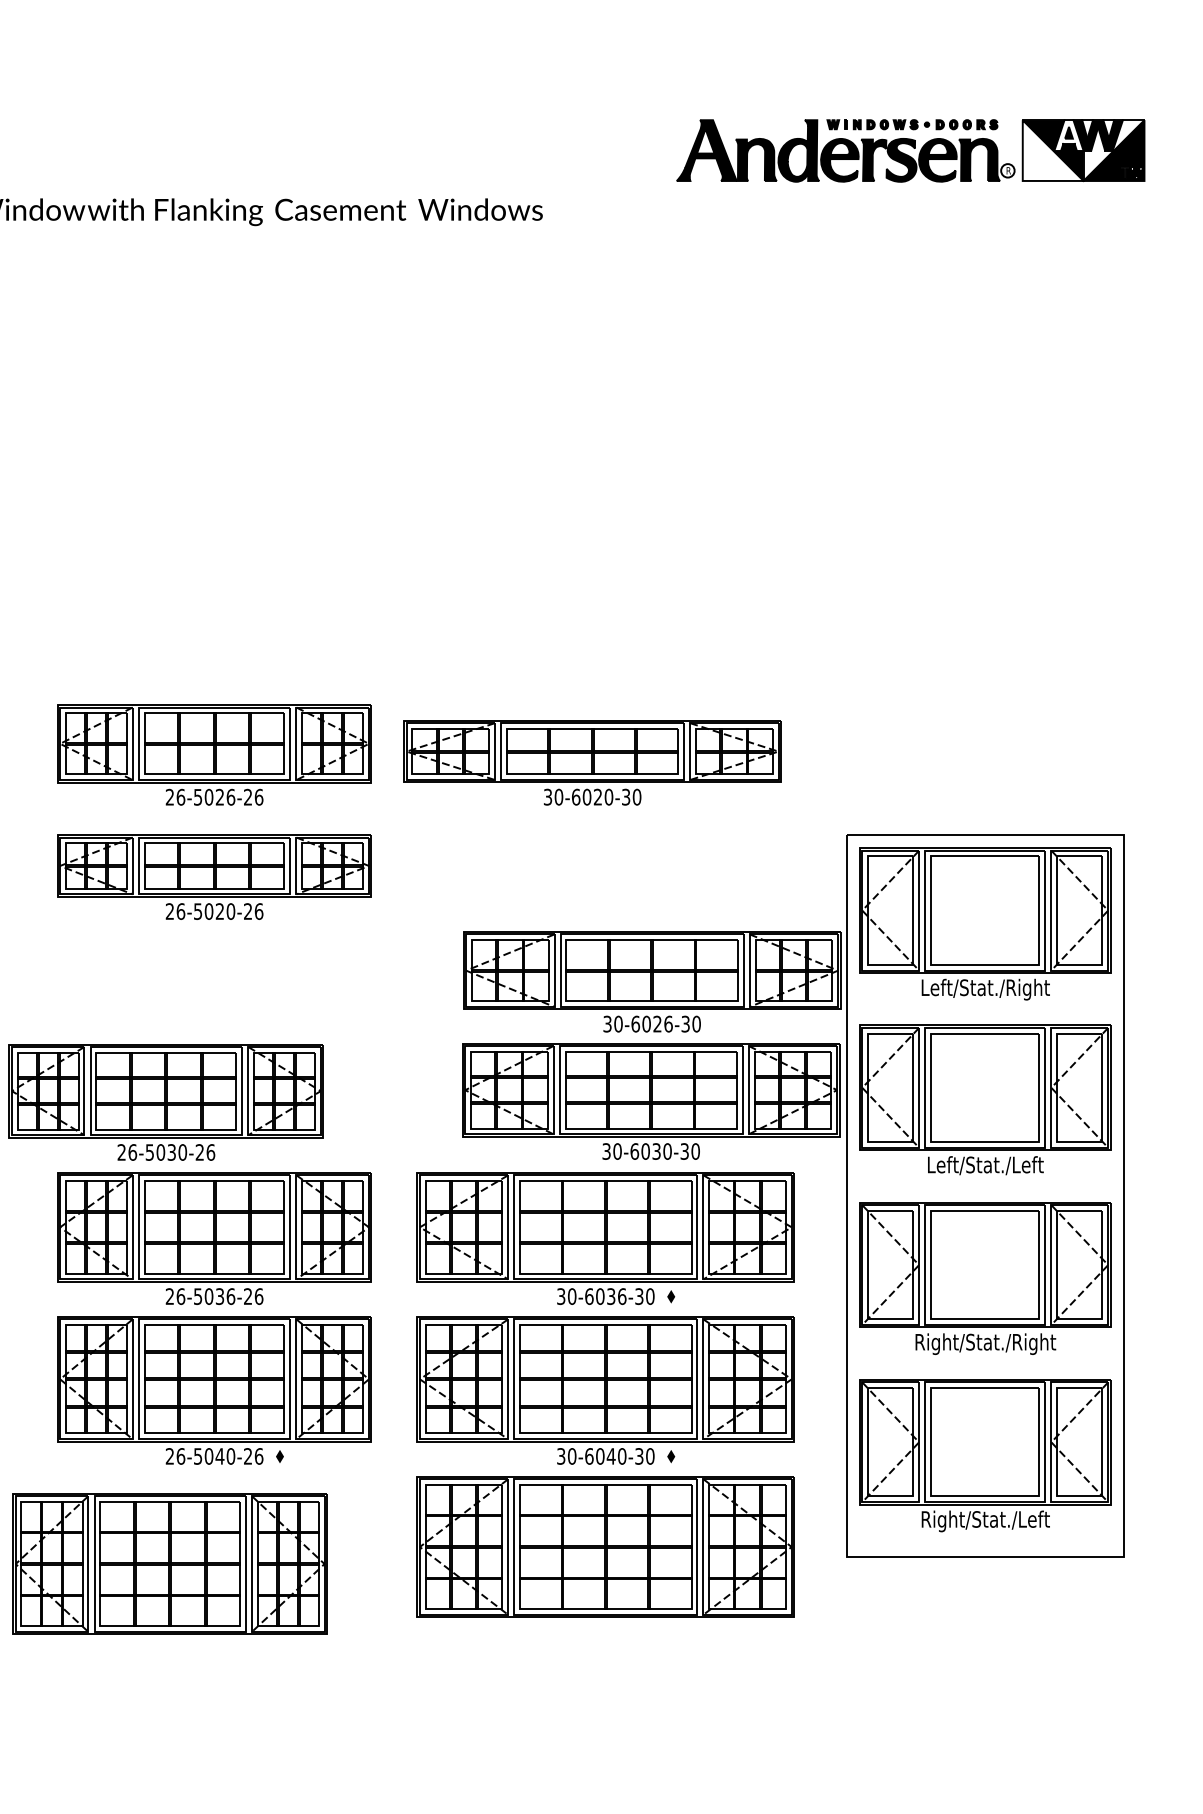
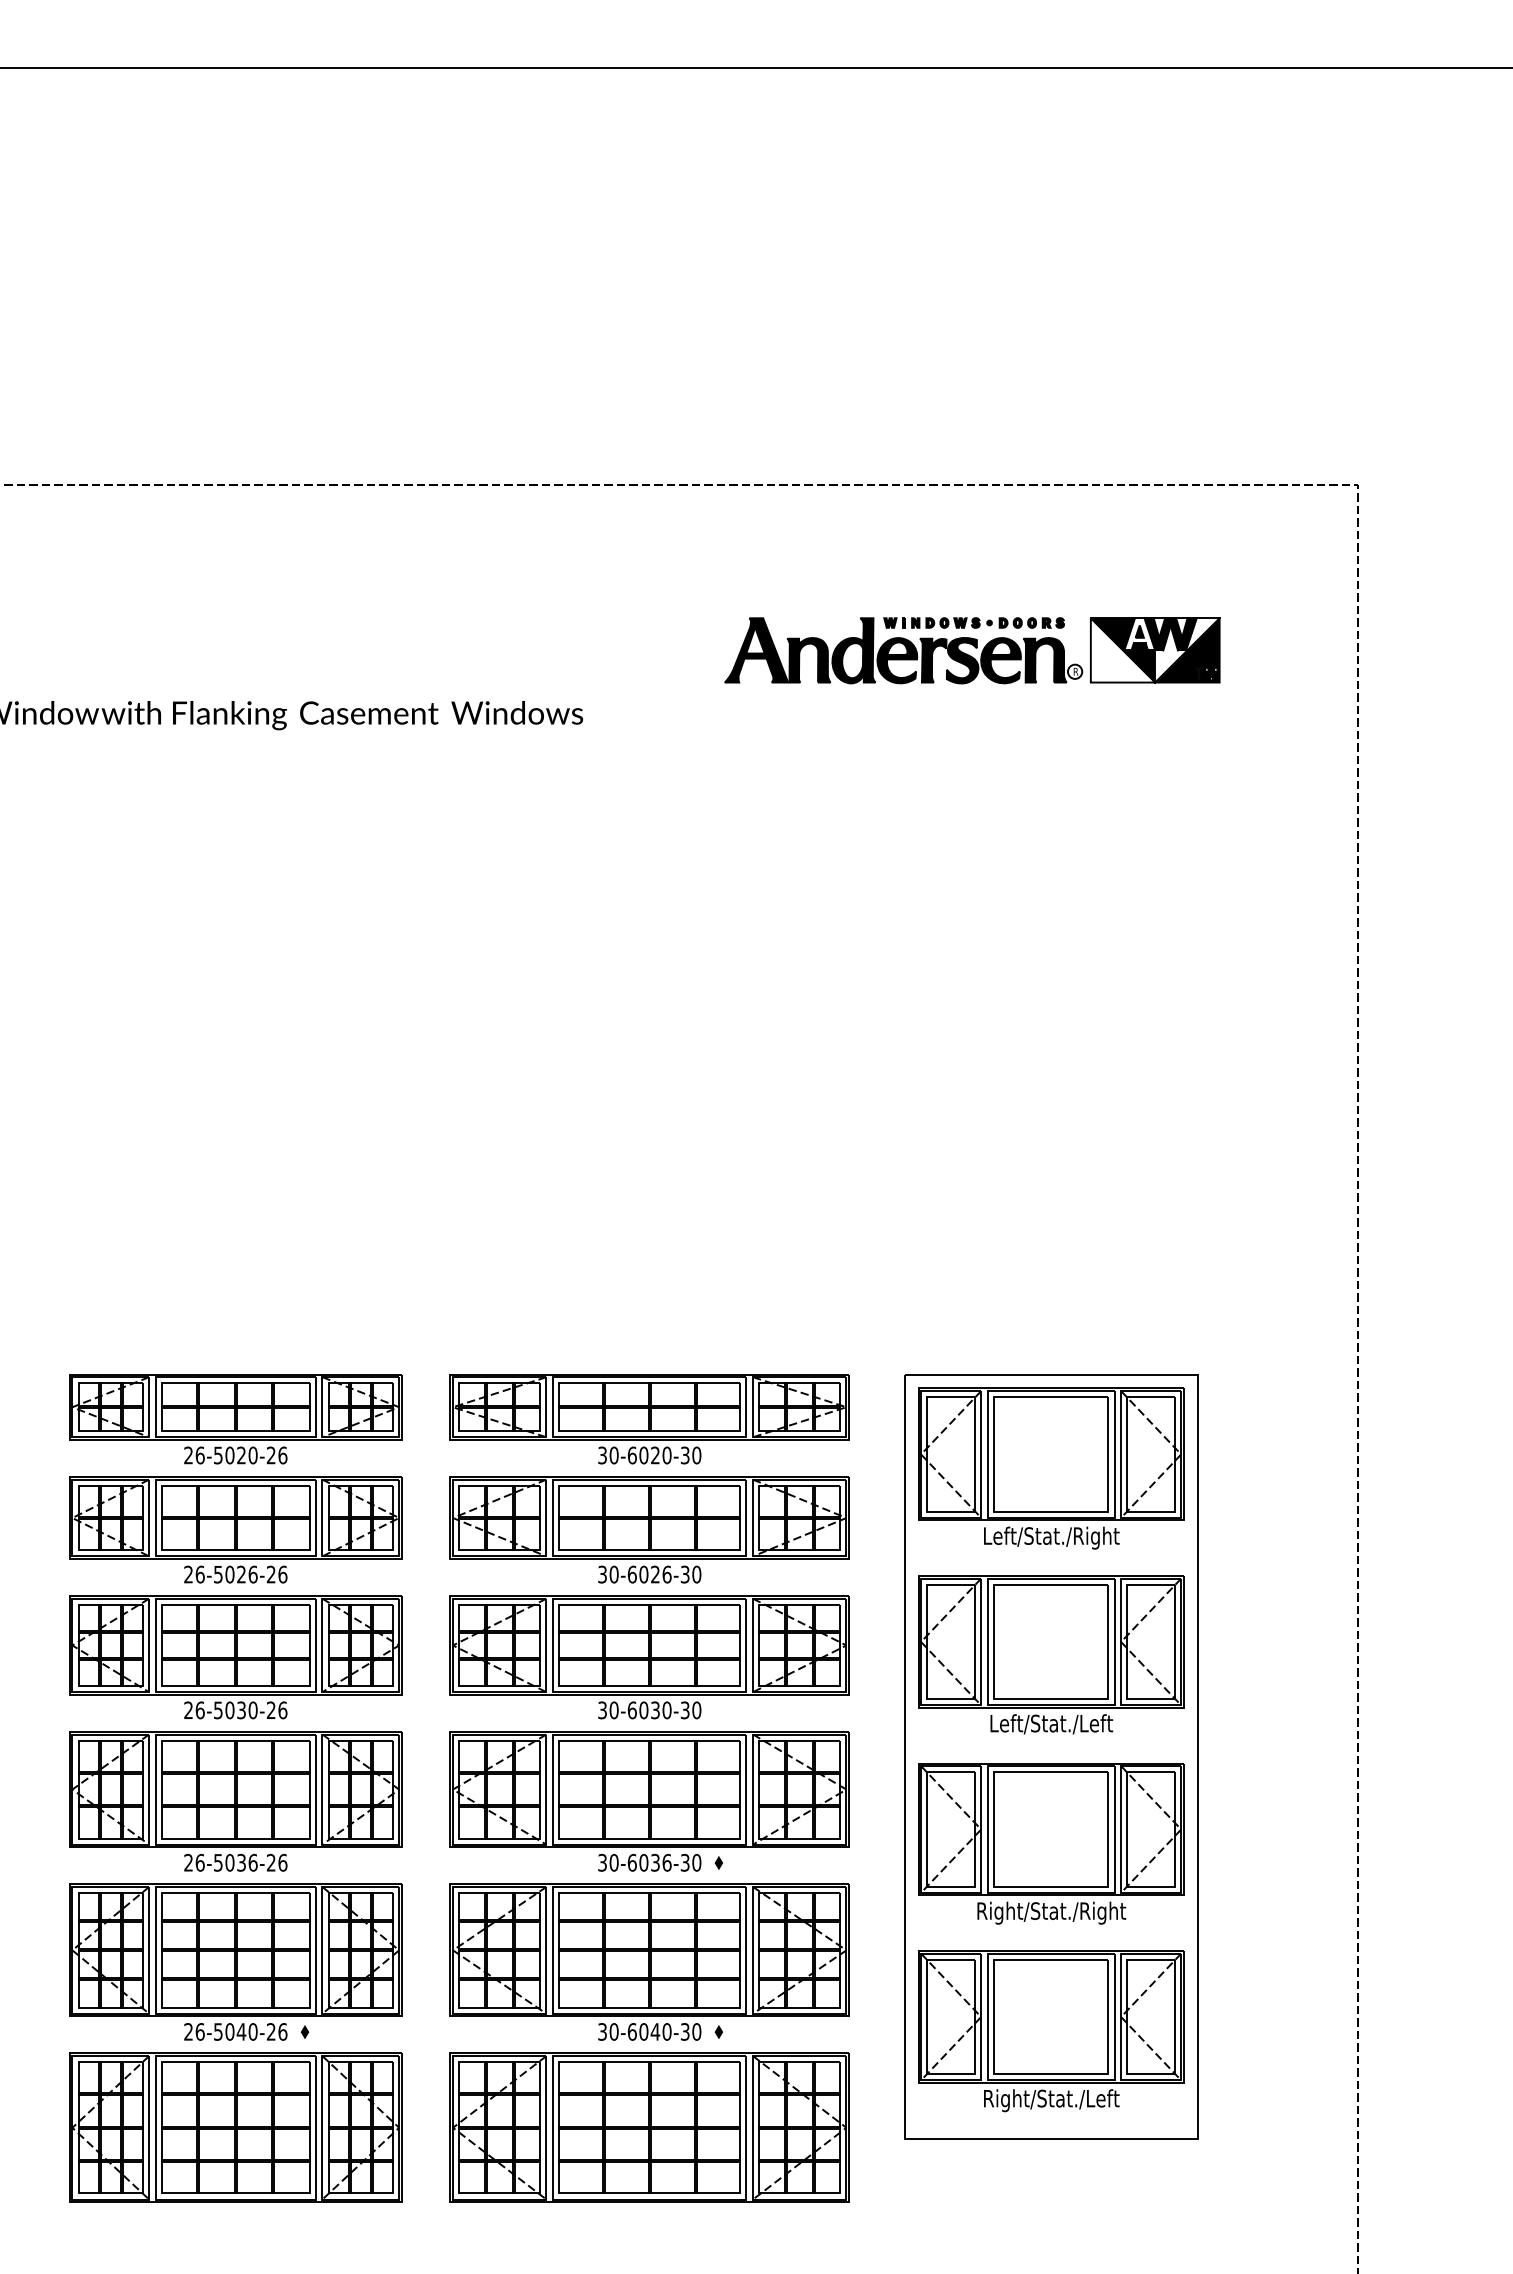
part: (214, 754) -> (235, 1529), moved
part: (592, 763) -> (649, 1419), moved
part: (651, 981) -> (649, 1529), moved
part: (650, 1101) -> (649, 1657), moved
part: (166, 1102) -> (235, 1657), moved
part: (169, 1563) -> (235, 2127), moved

